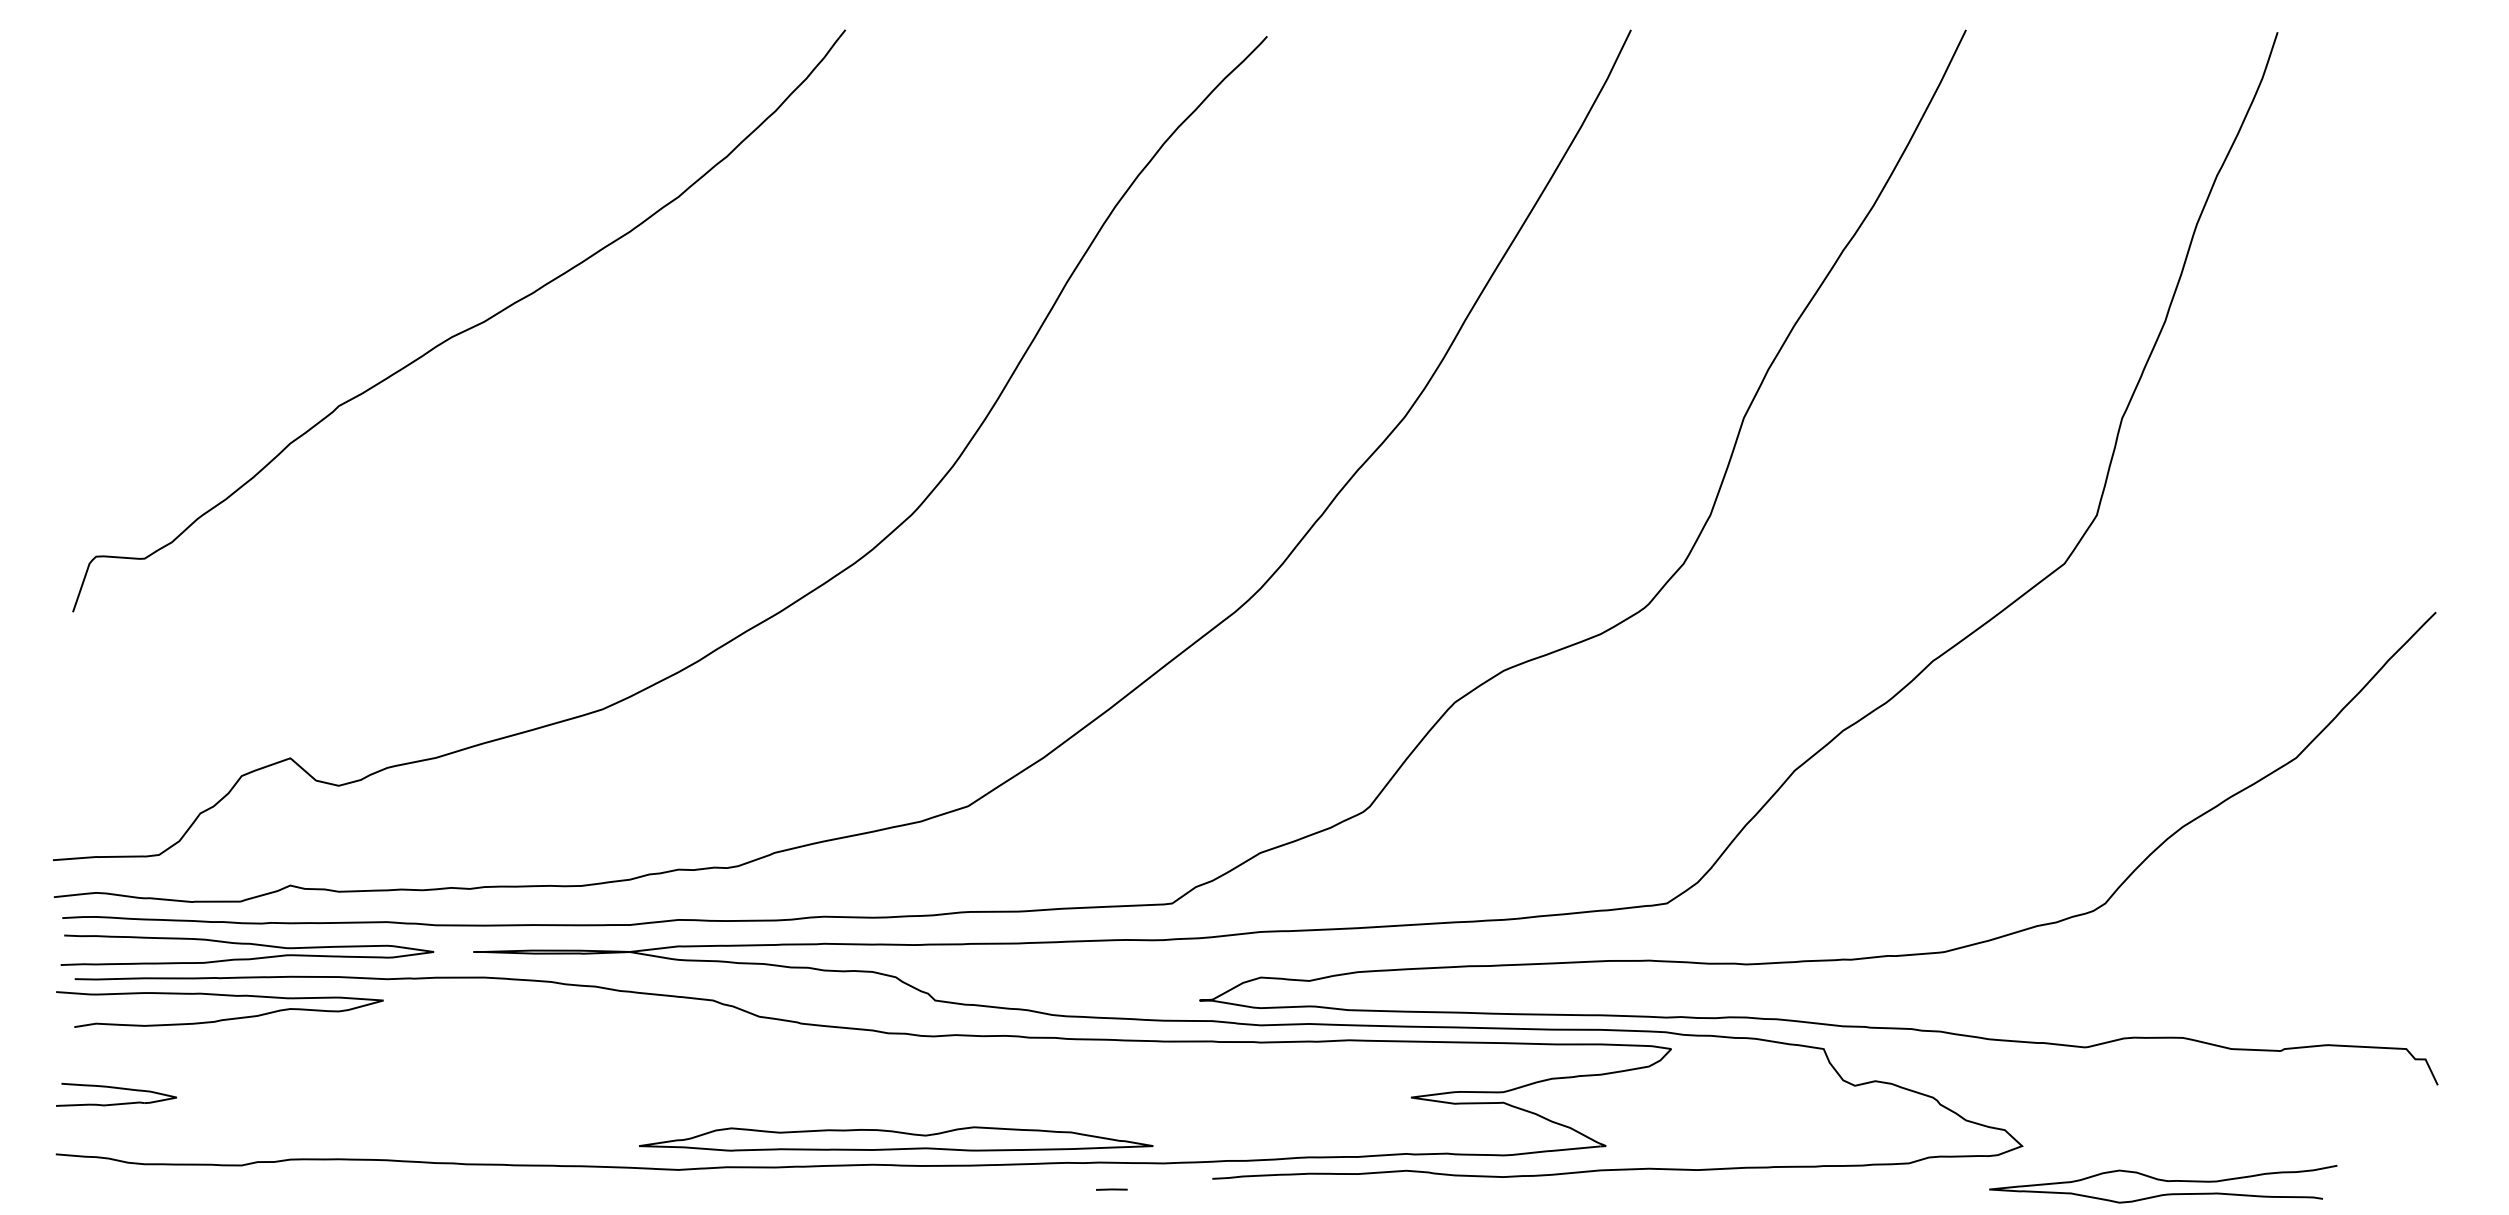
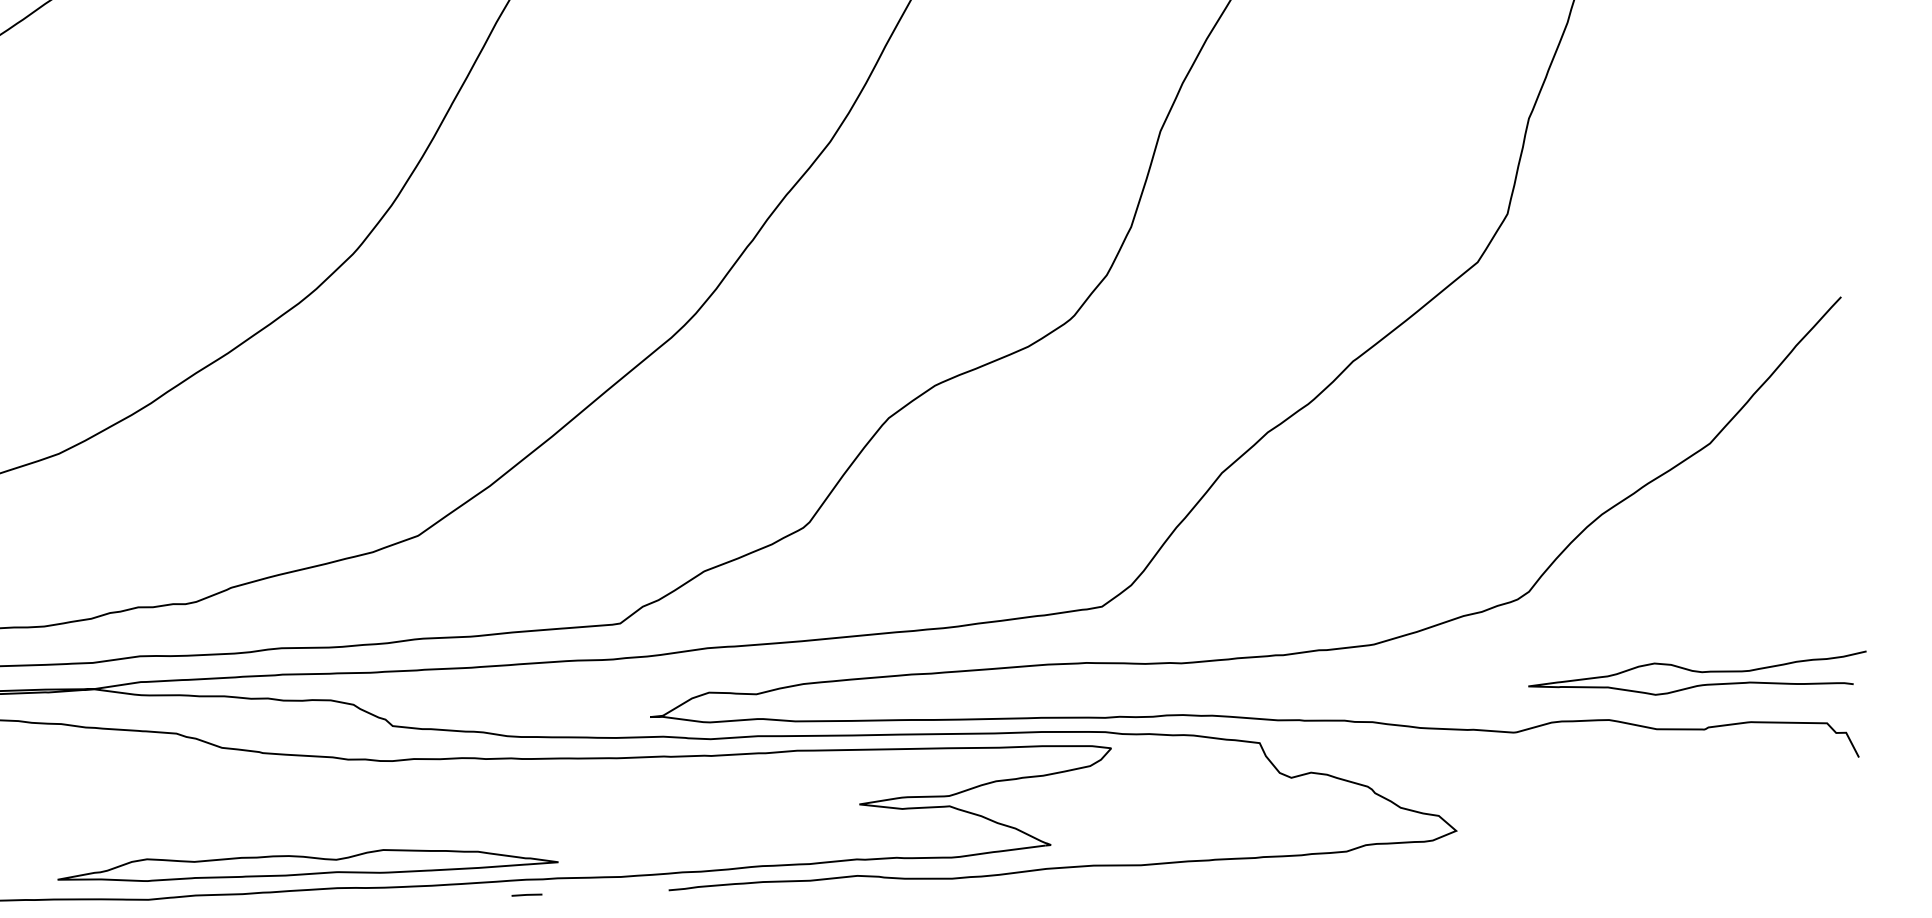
part: (896, 1138) -> (308, 863), moved
curve: (2163, 1181) -> (1697, 672), moved
line: (1111, 1189) -> (526, 894), moved

